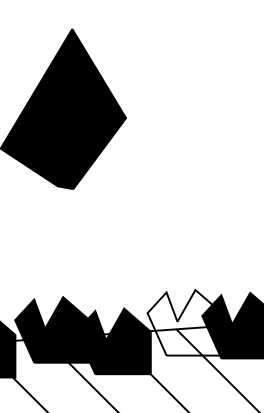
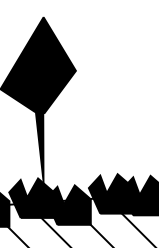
fill: (65, 257) -> (39, 154), added
fill: (183, 322) -> (110, 193), added

